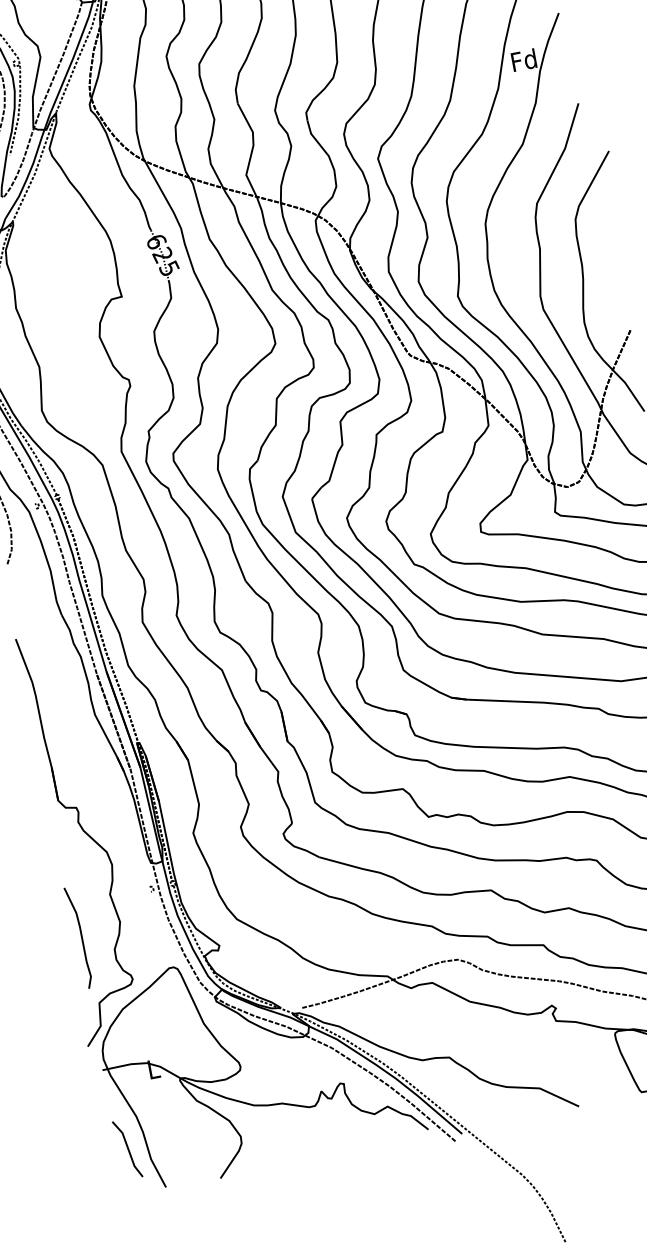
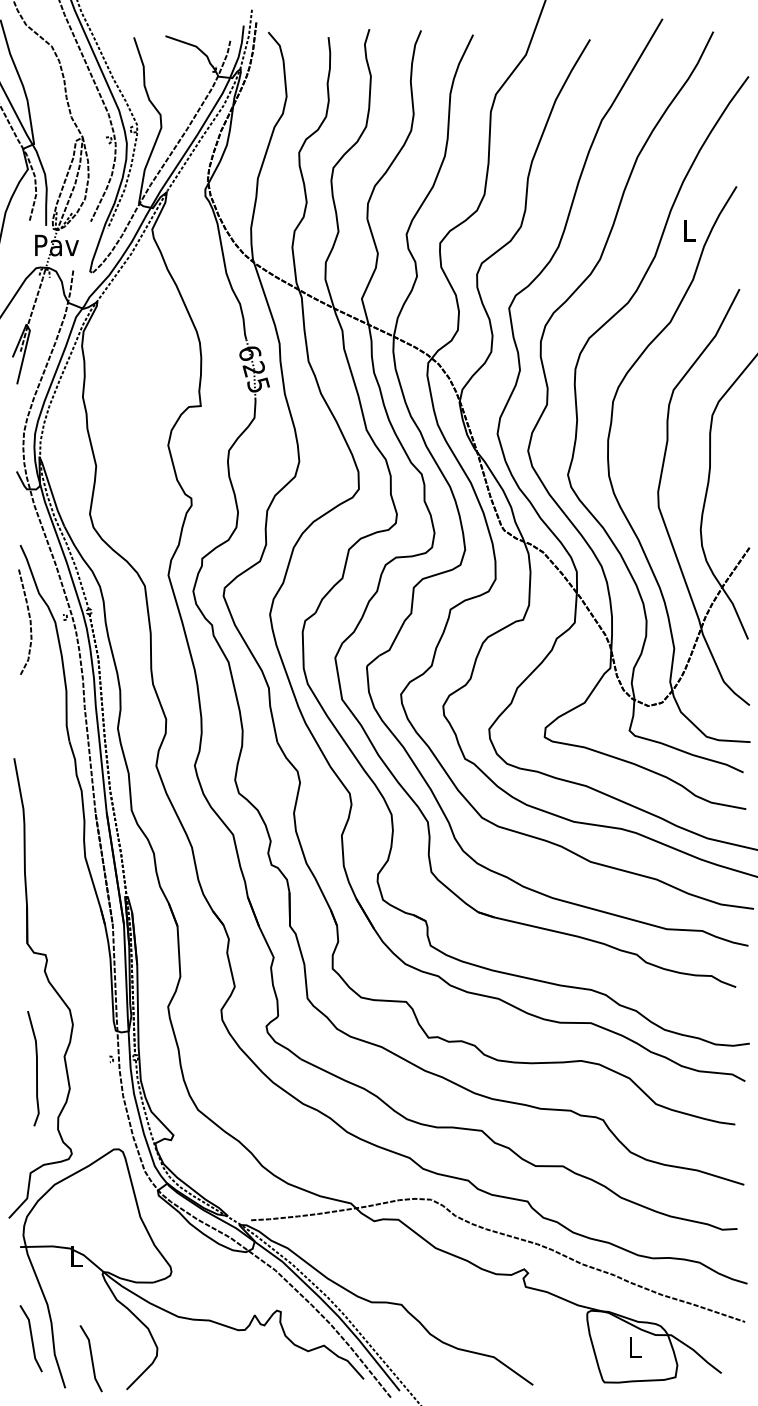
text: (523, 60) -> (688, 230), Fd -> L
curve: (81, 937) -> (36, 1068), moved
line: (183, 1156) -> (90, 1357), added

